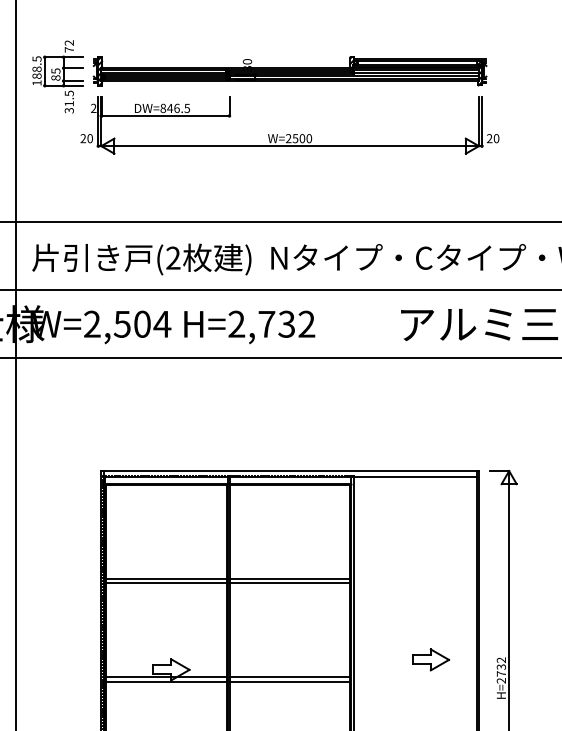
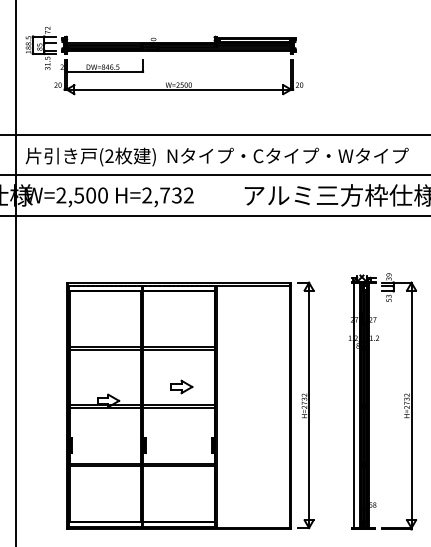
text: (161, 324) -> (102, 195), W=2,504 -> W=2,500
part: (430, 659) -> (181, 386), moved

